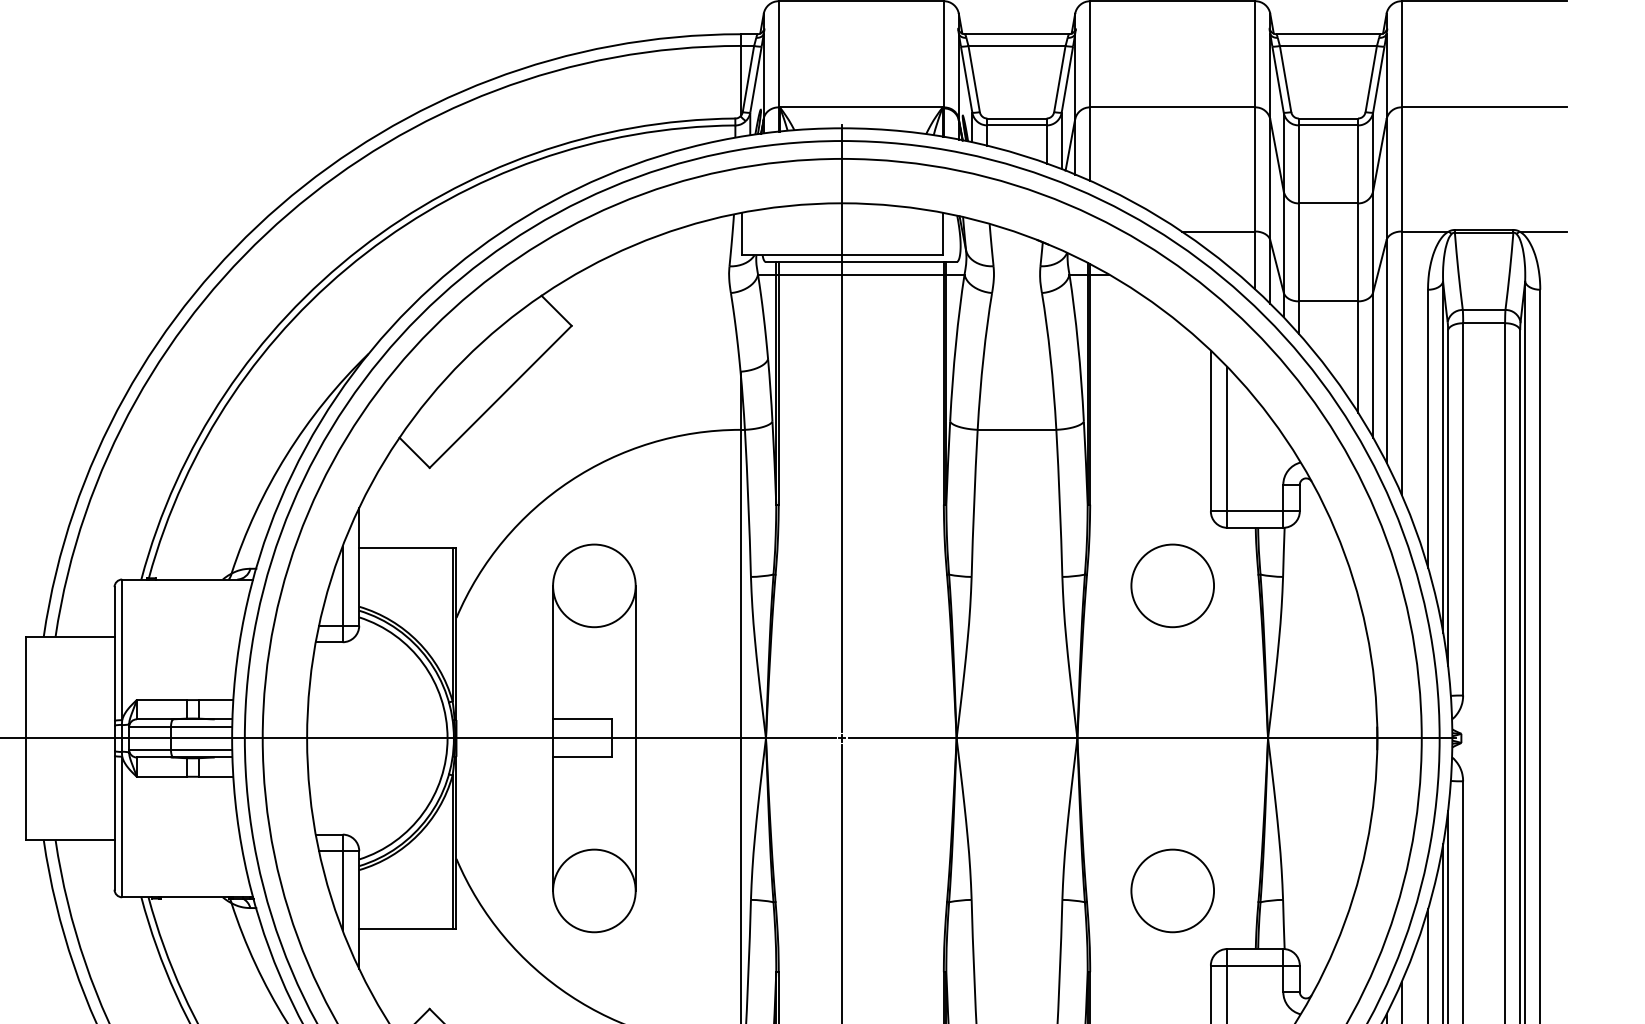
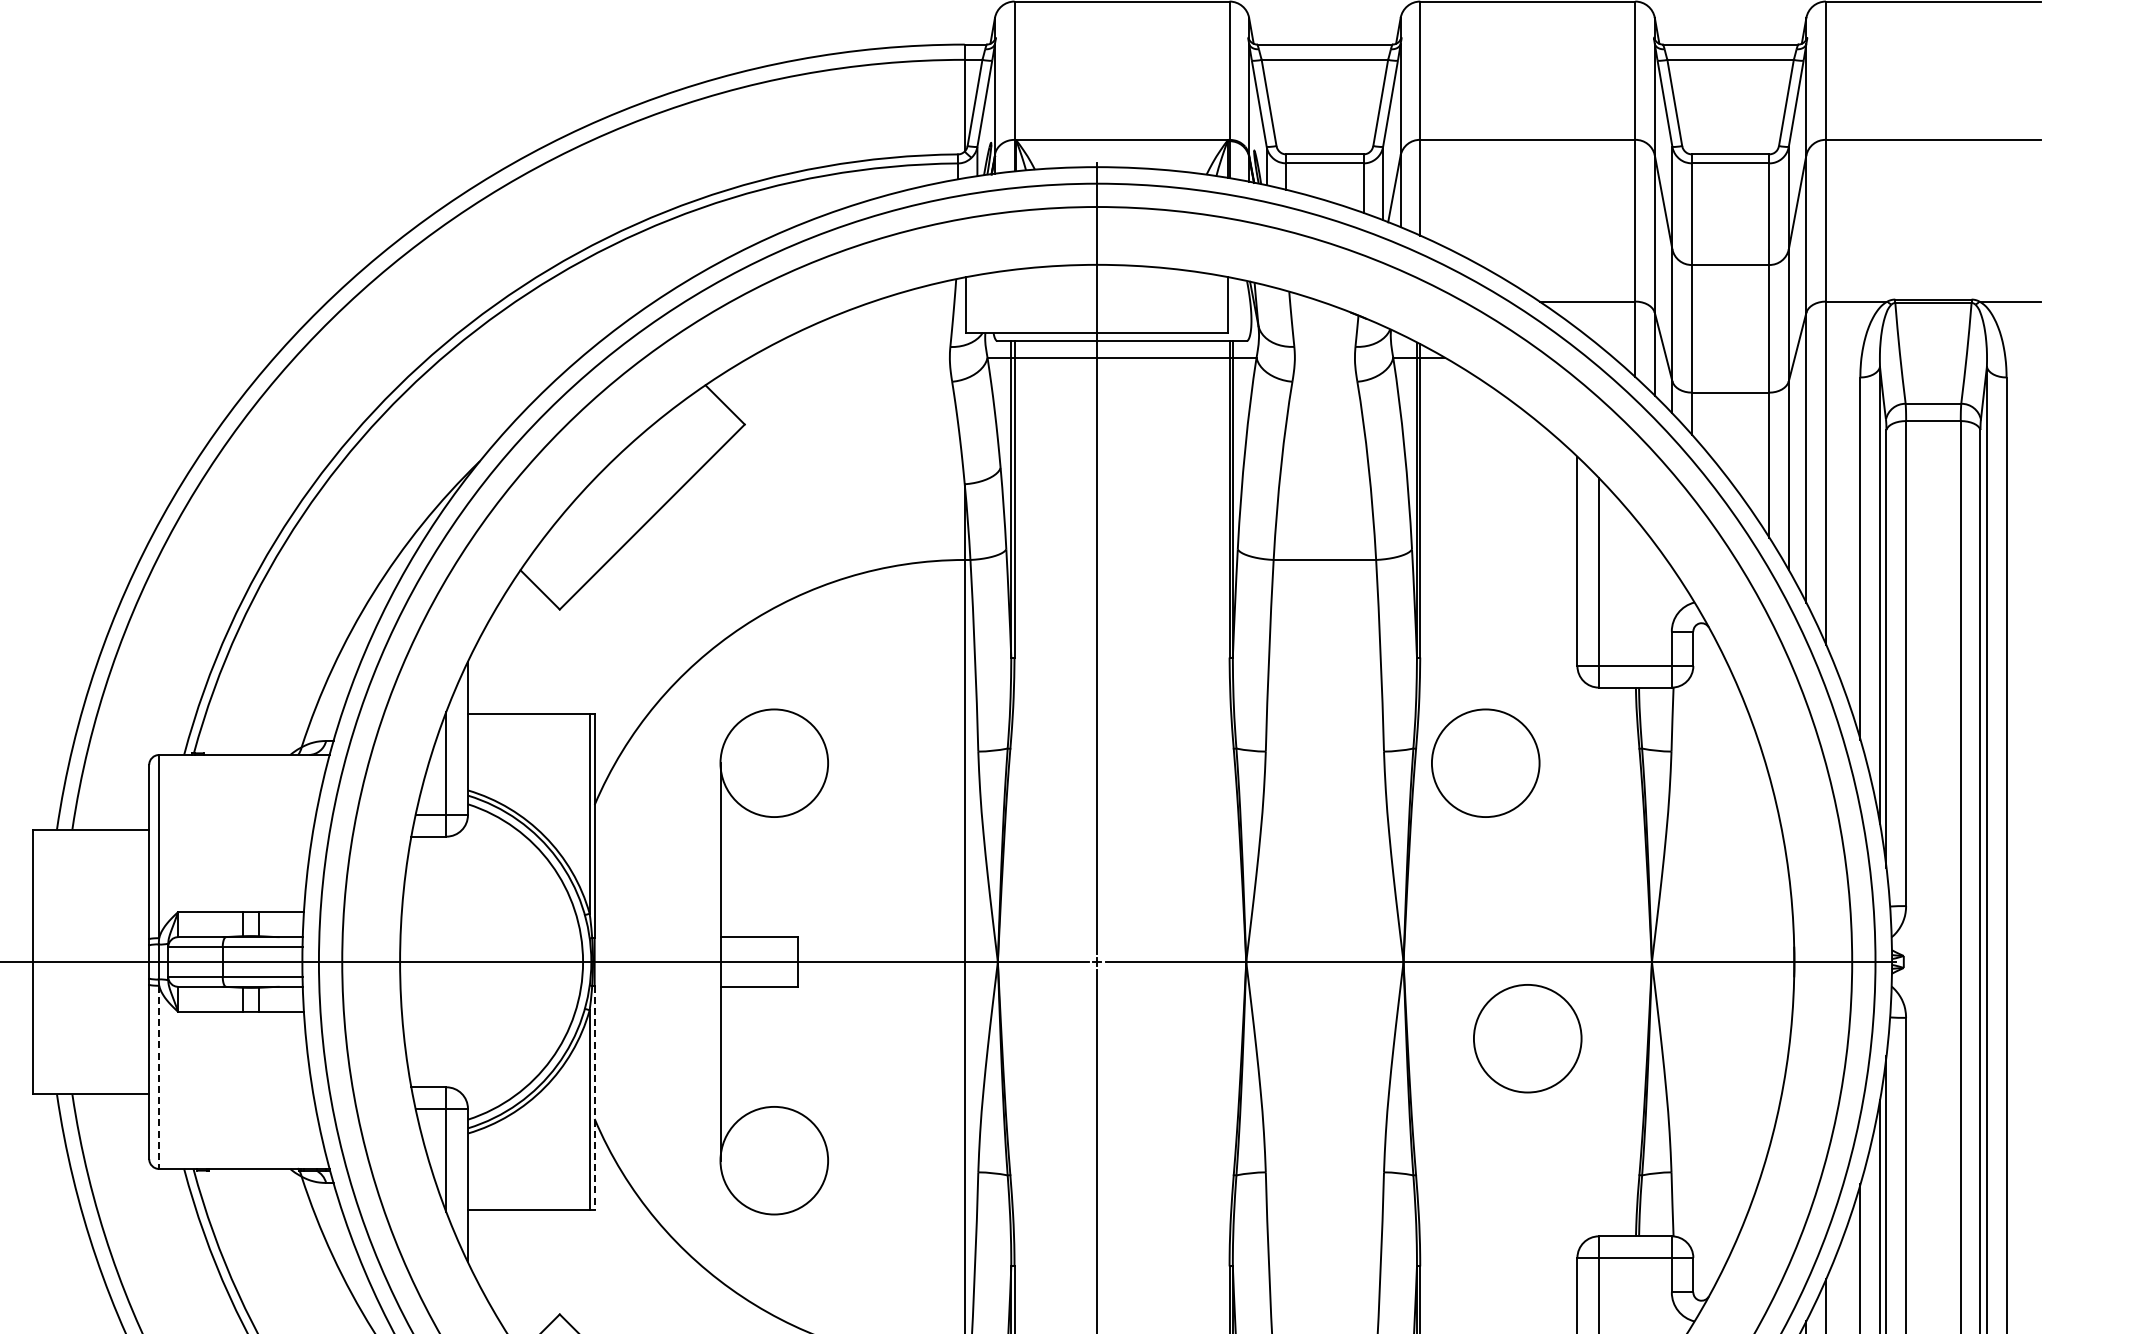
circle: (1172, 585) -> (1485, 762), moved
line: (635, 738) -> (828, 961), removed
line: (122, 827) -> (159, 1077), solid -> dashed
line: (456, 843) -> (594, 1098), solid -> dashed
circle: (1172, 890) -> (1527, 1038), moved

